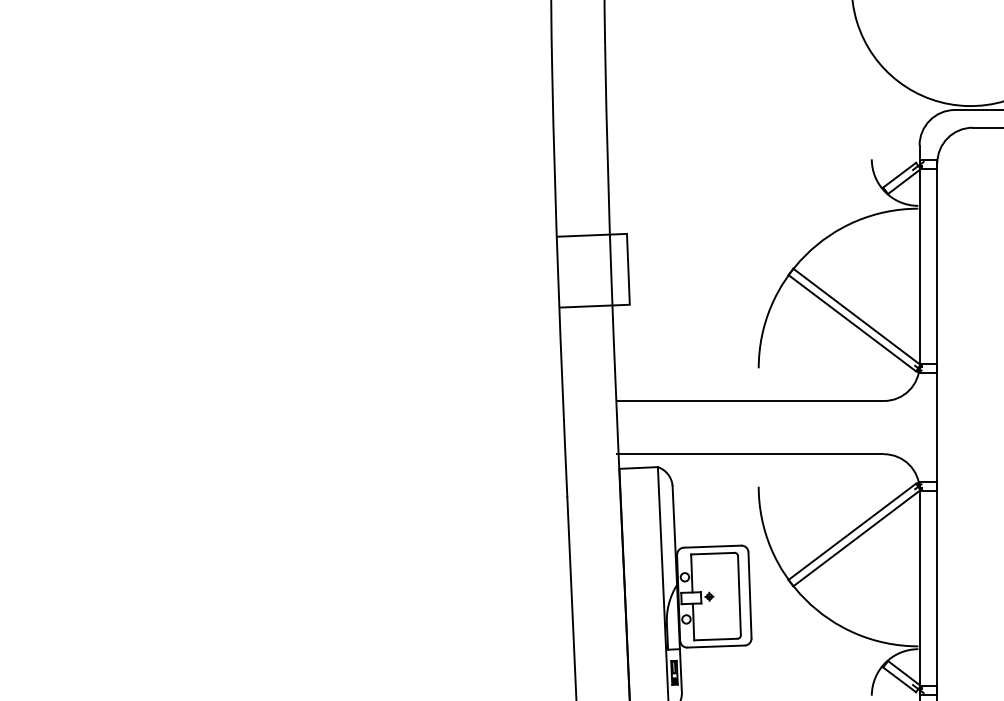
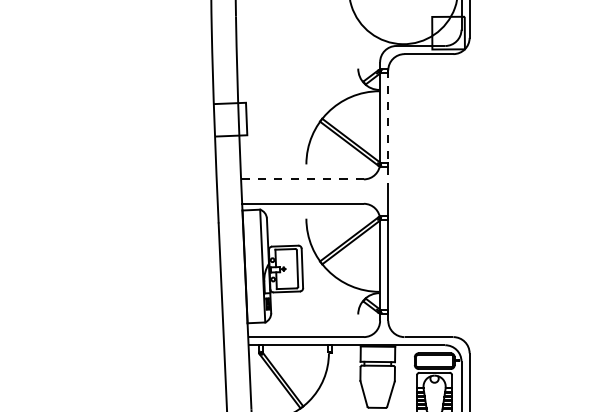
line: (937, 296) -> (388, 131), solid -> dashed
line: (748, 401) -> (301, 179), solid -> dashed

